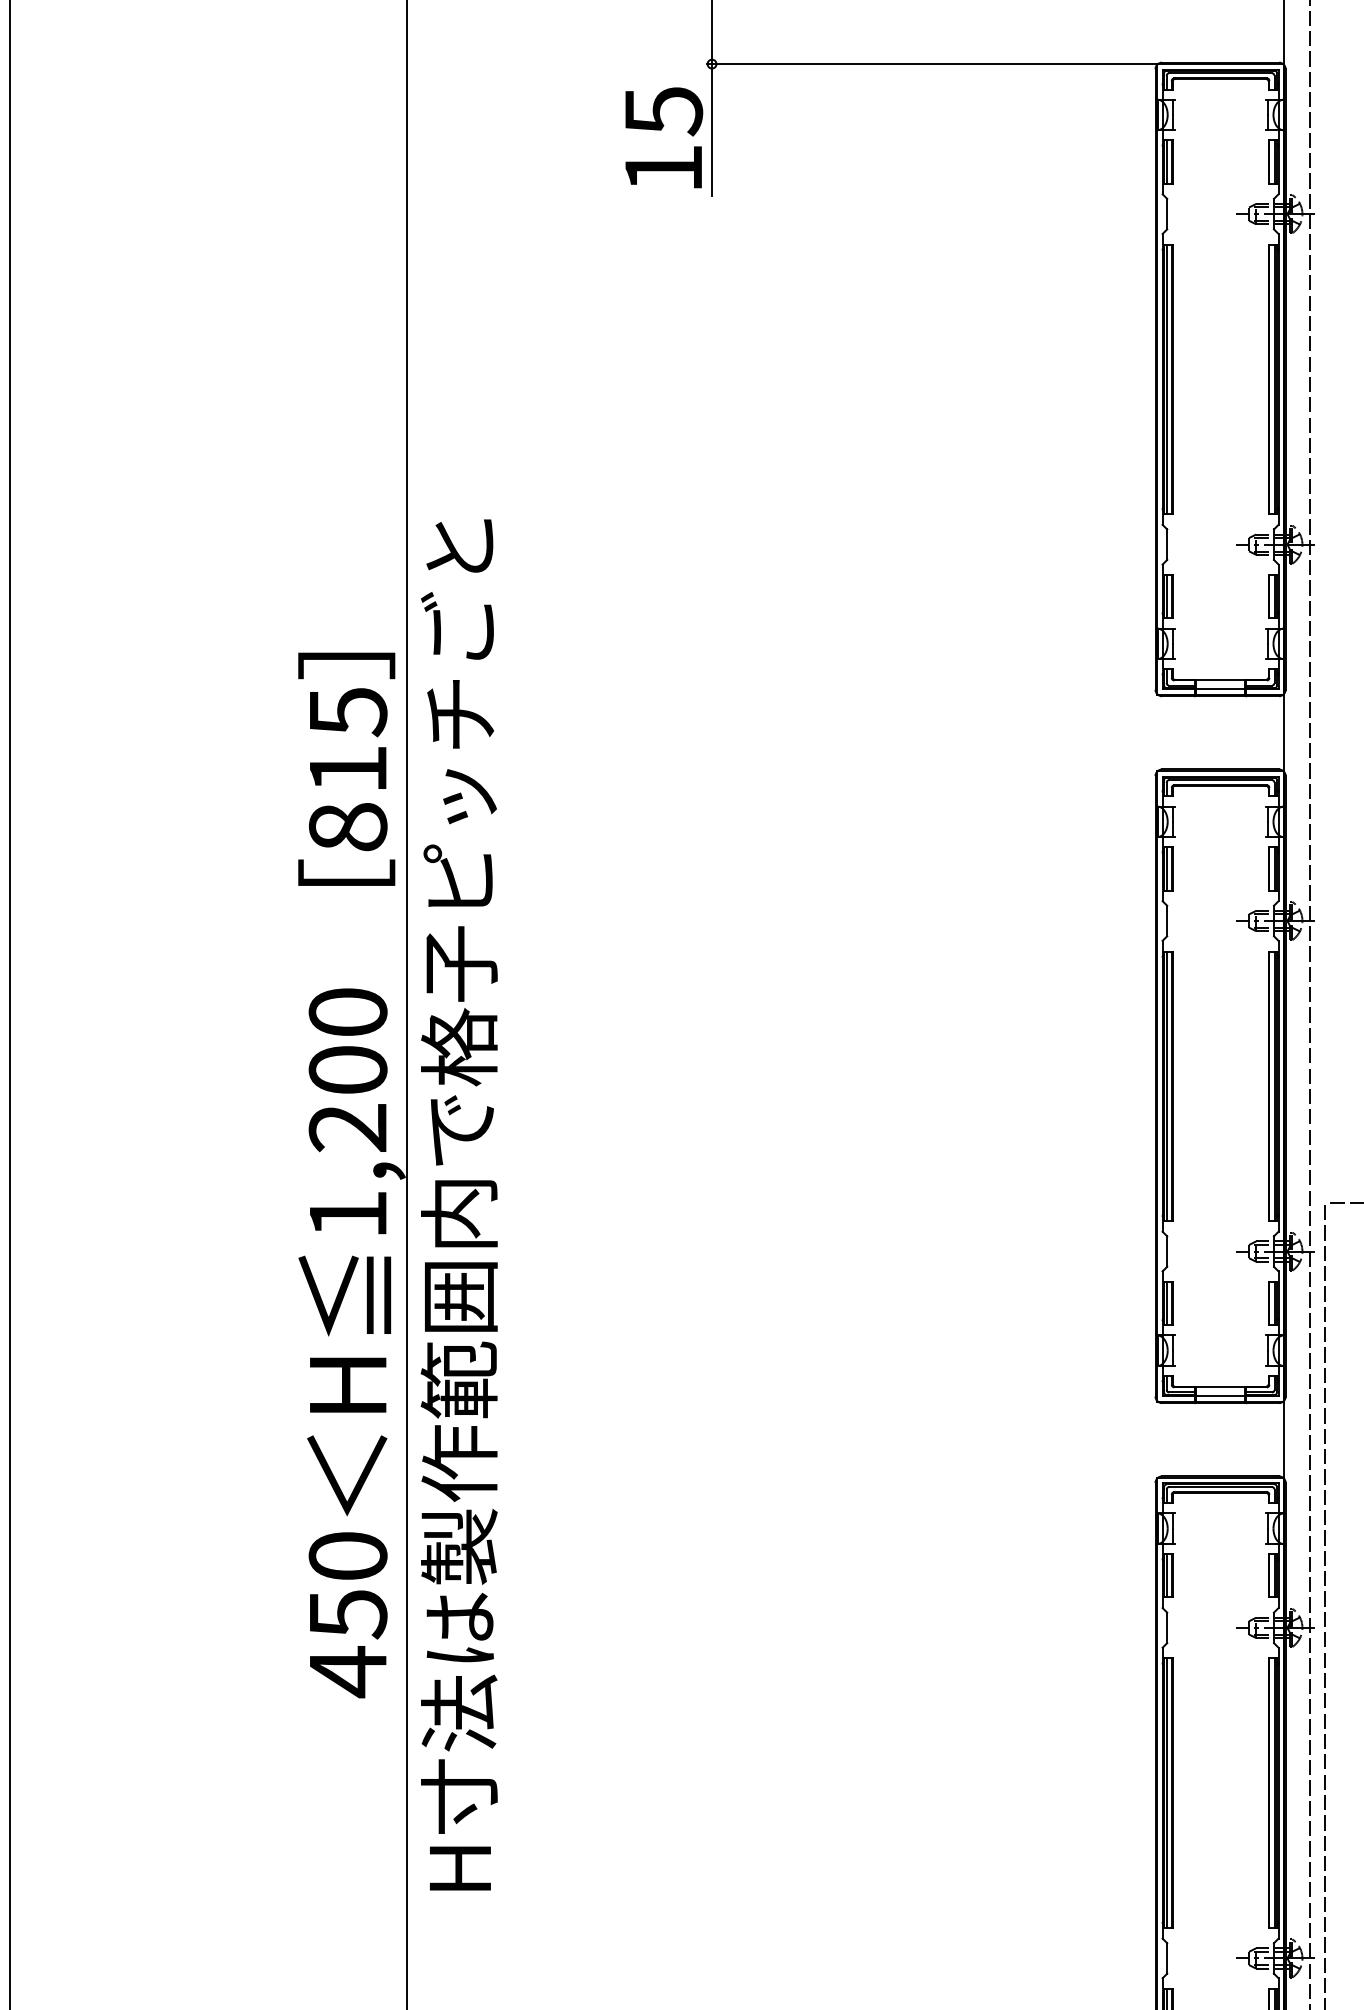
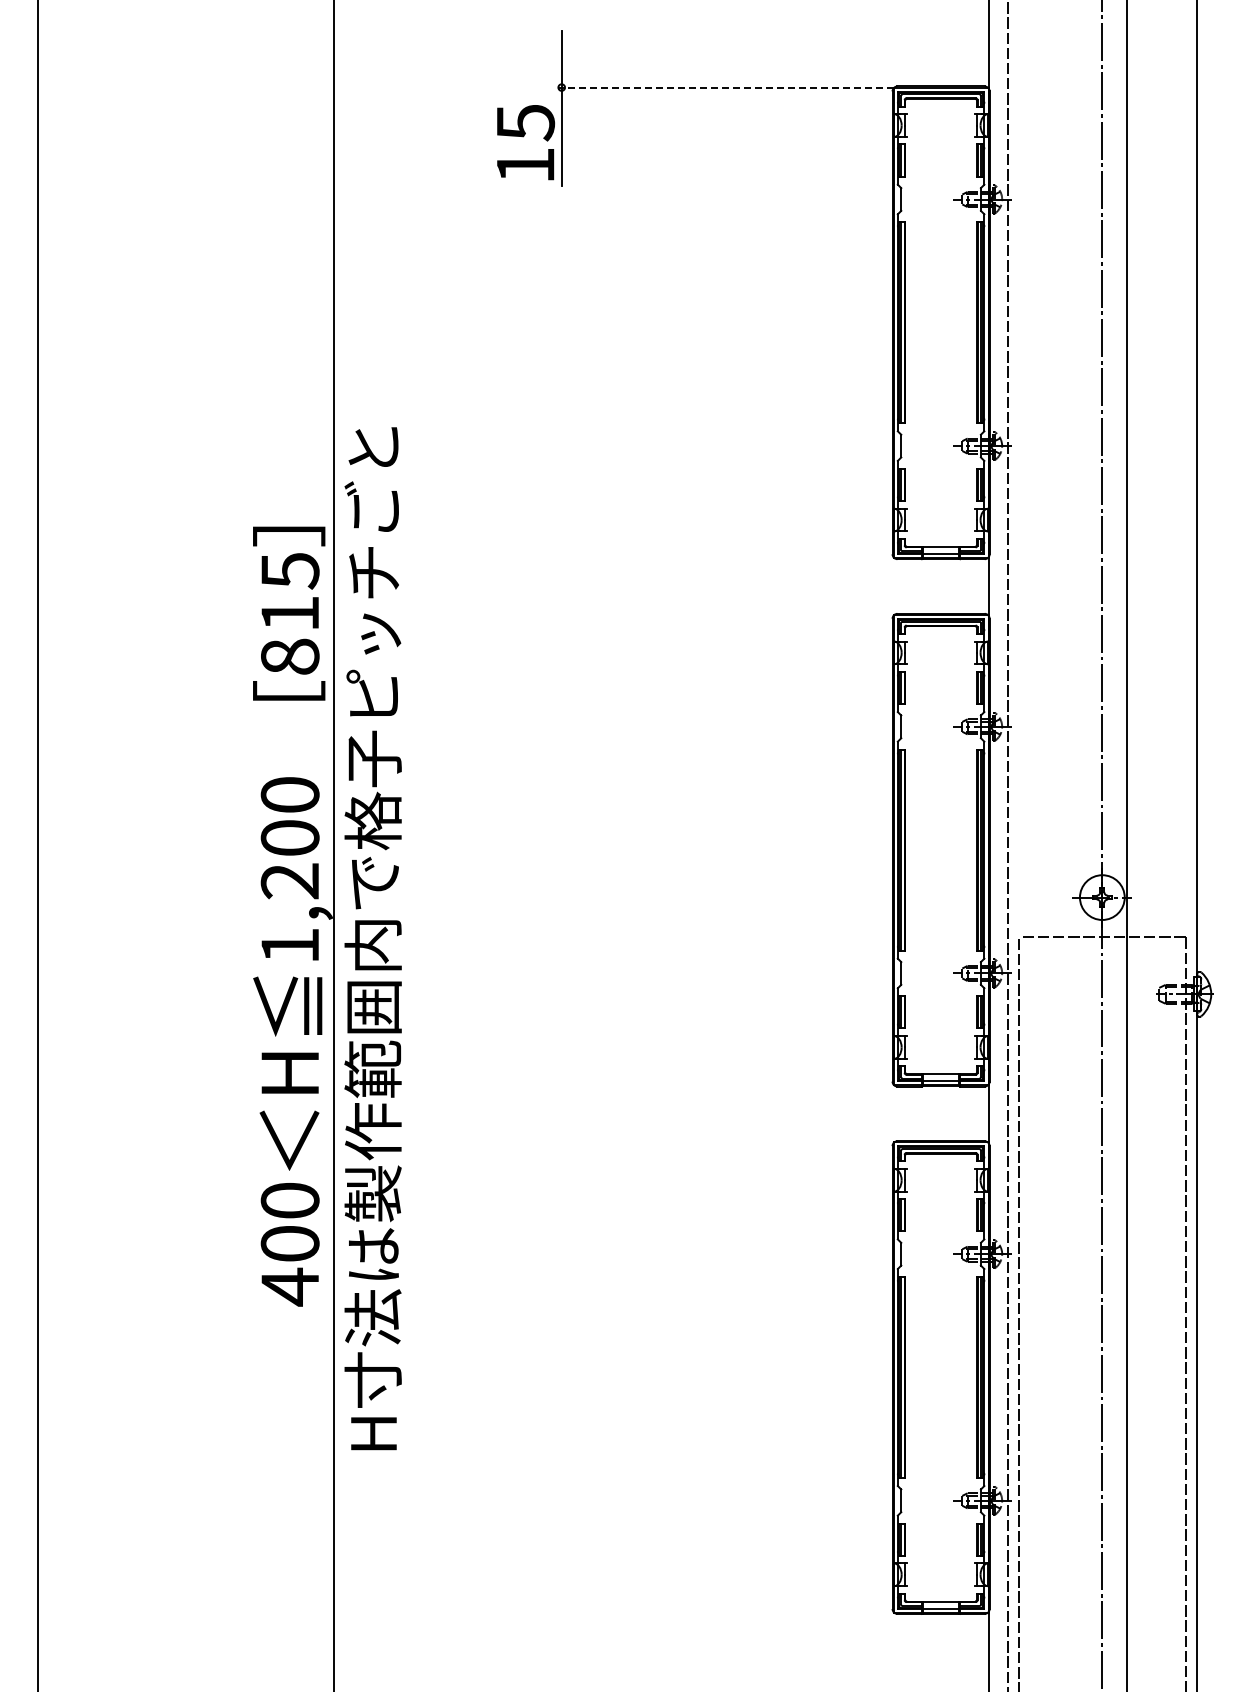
line: (931, 64) -> (725, 87), solid -> dashed
text: (347, 1614) -> (289, 1244), 450 -> 400

